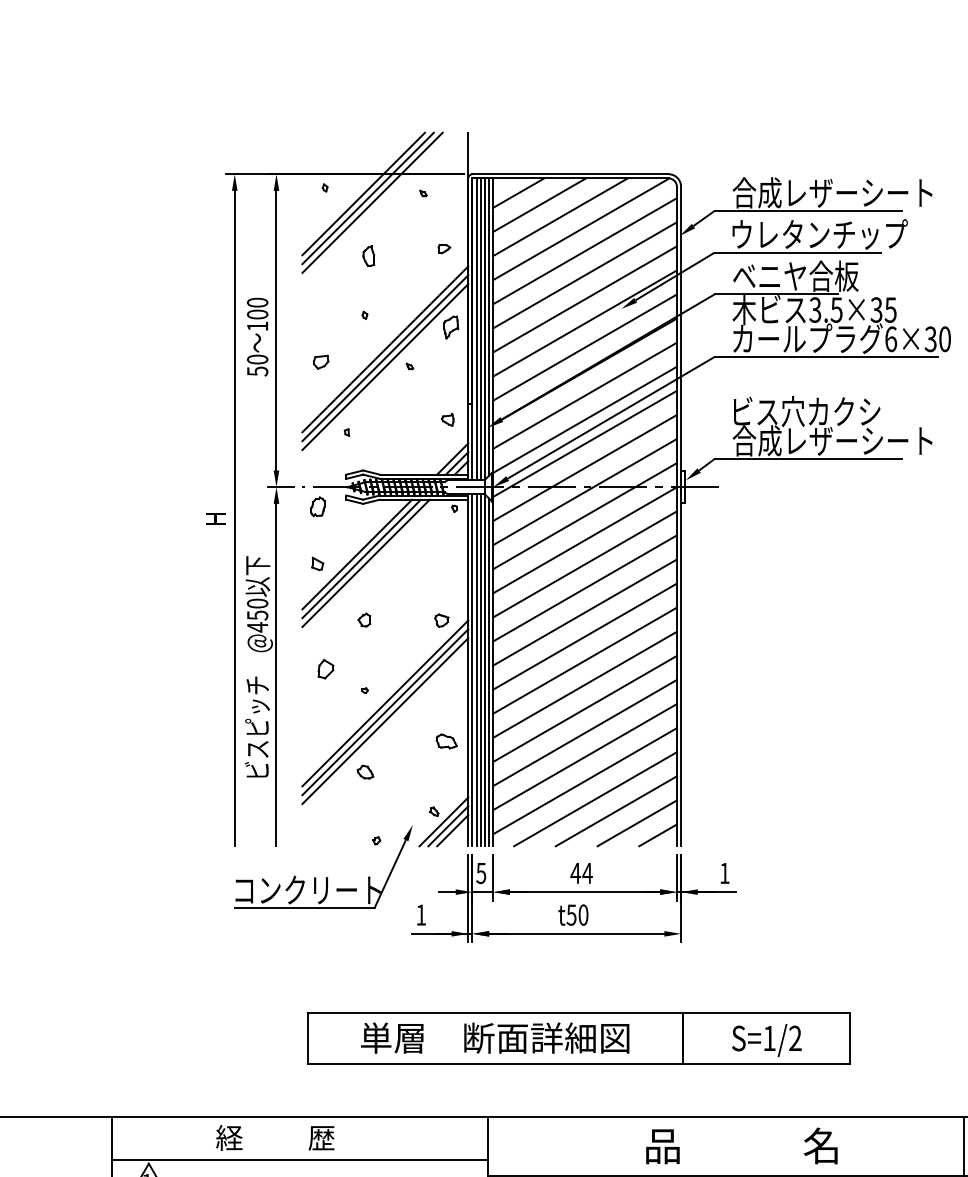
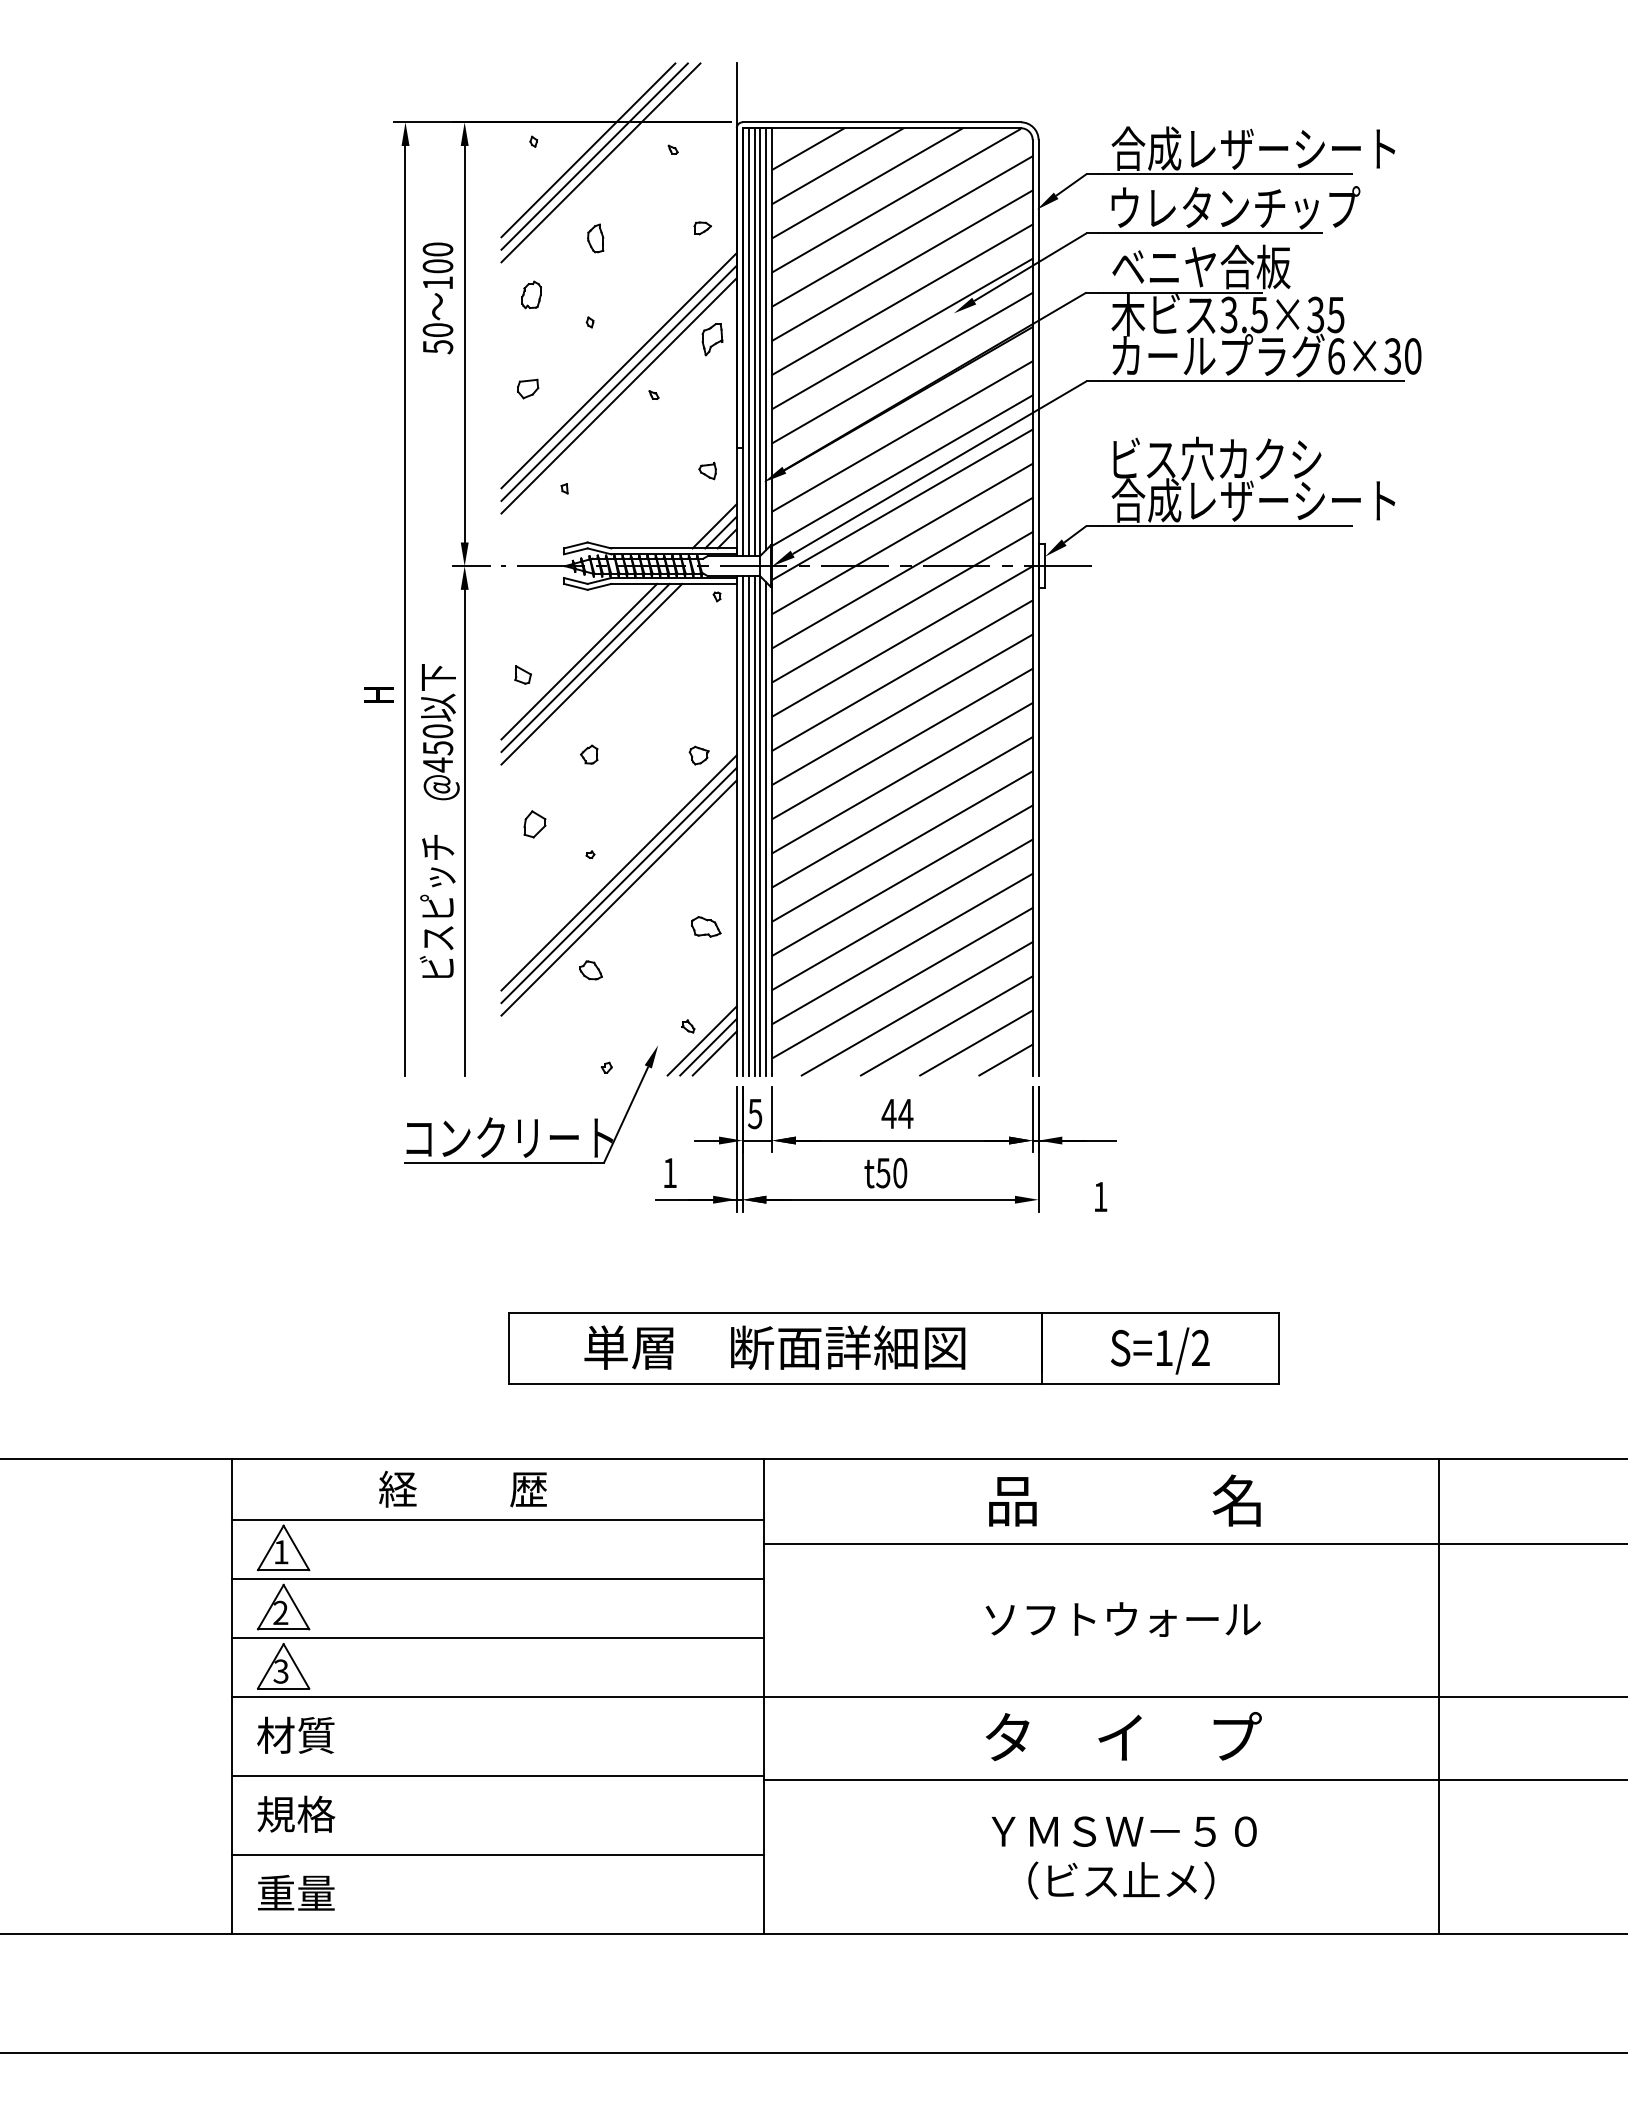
text: (257, 337) -> (437, 298), moved
part: (317, 506) -> (531, 294), moved
text: (215, 518) -> (378, 694), moved
text: (725, 873) -> (1101, 1196), moved

